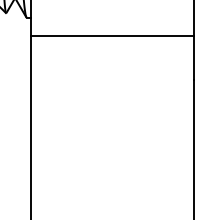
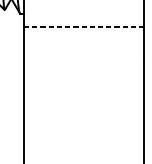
line: (112, 36) -> (83, 27), solid -> dashed

